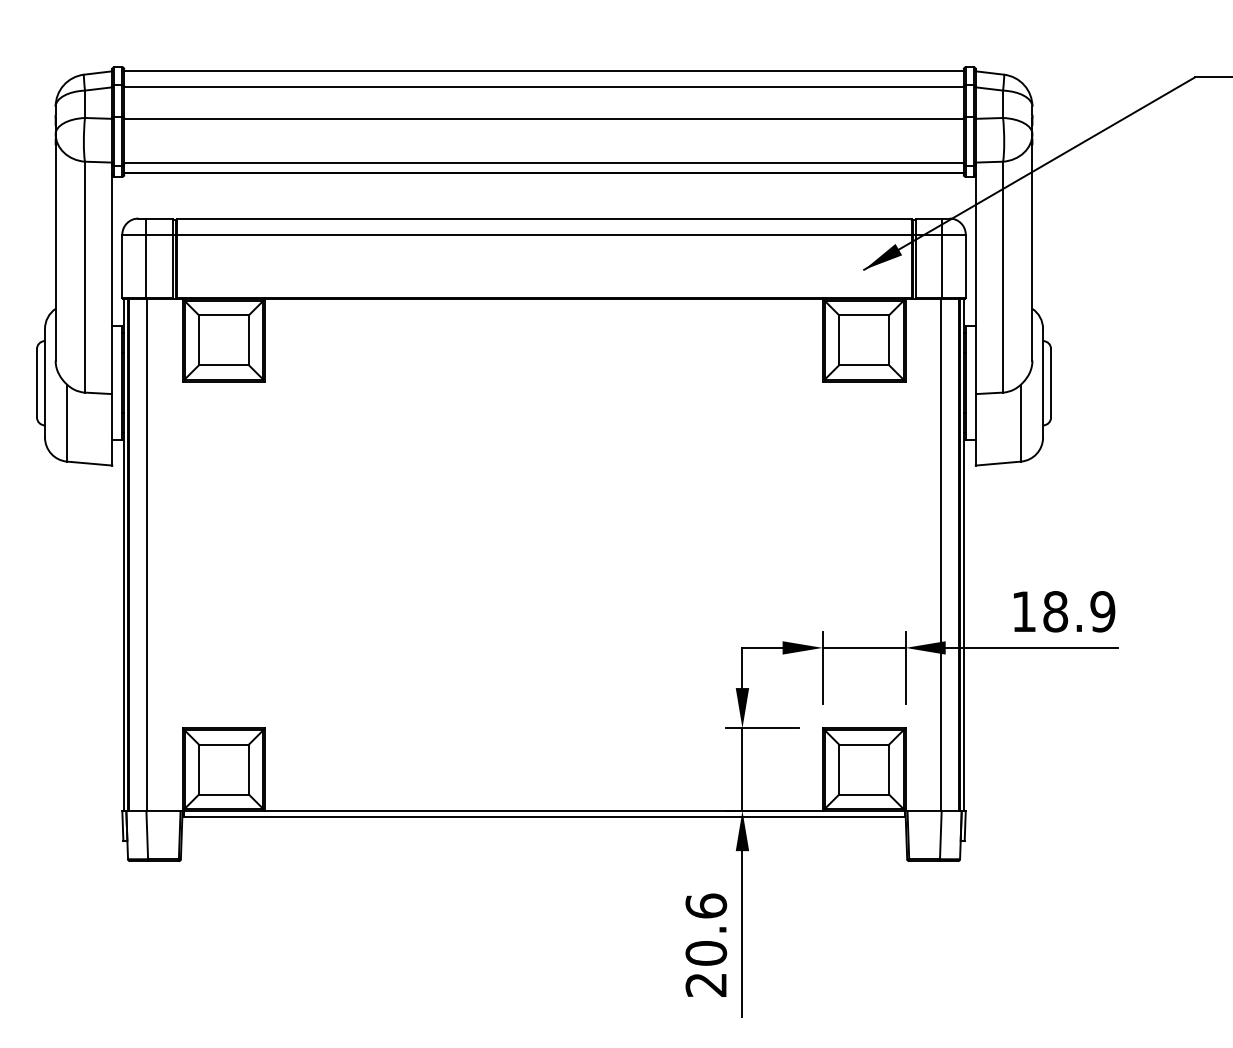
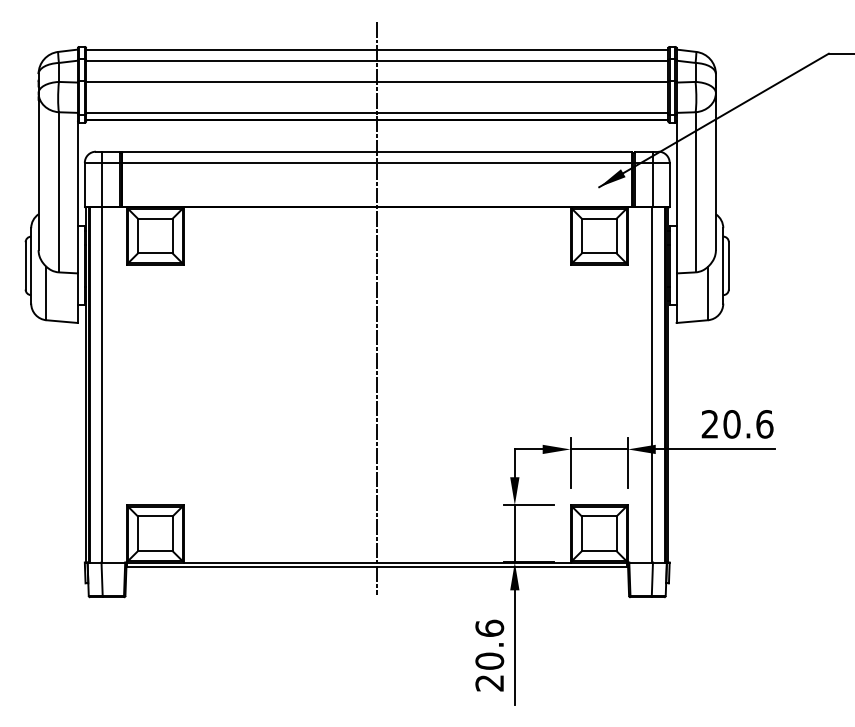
line: (544, 443) -> (377, 307), added
text: (1063, 611) -> (737, 424), 18.9 -> 20.6

